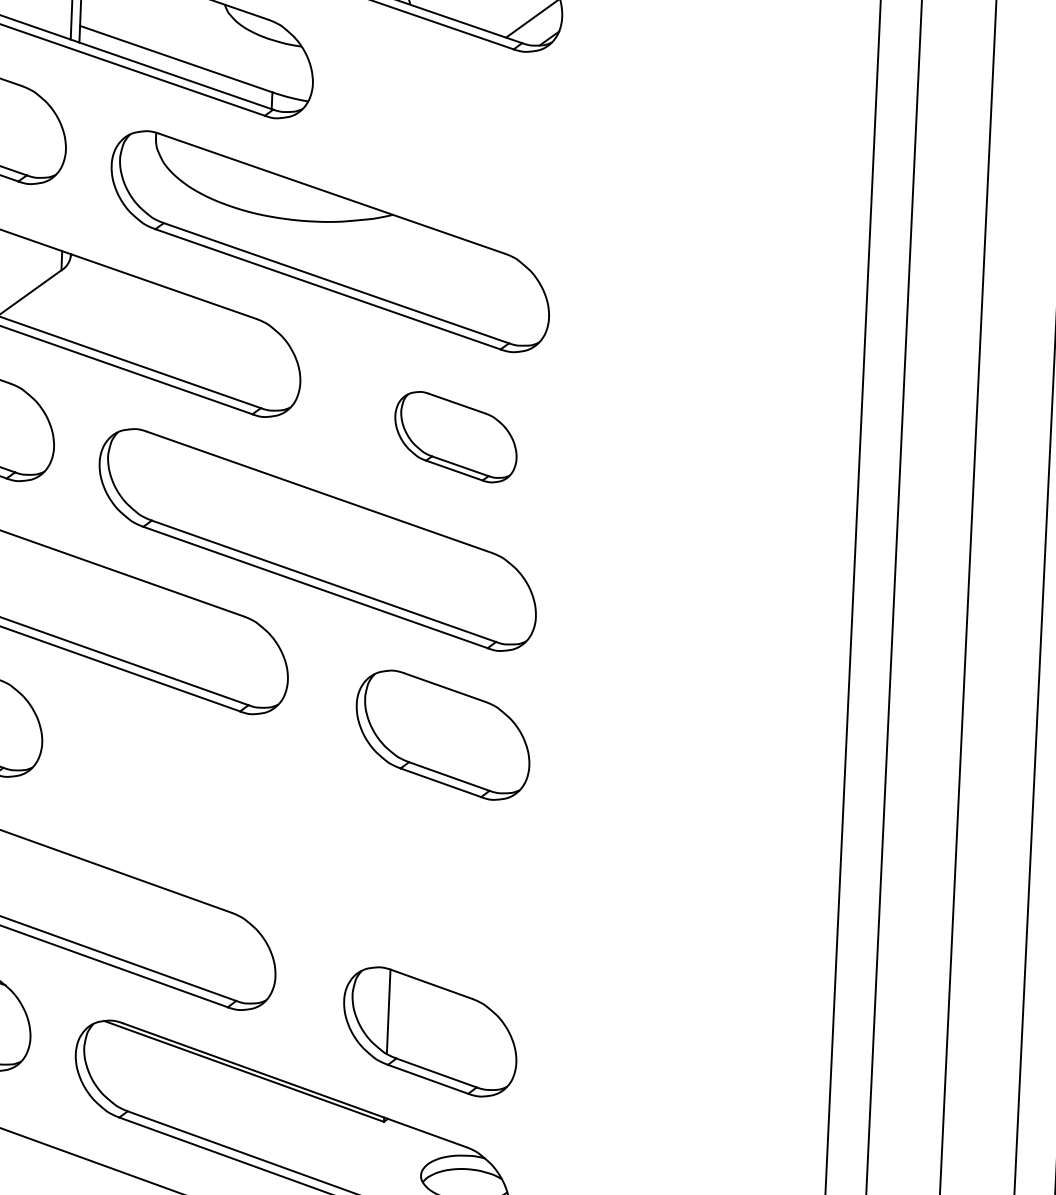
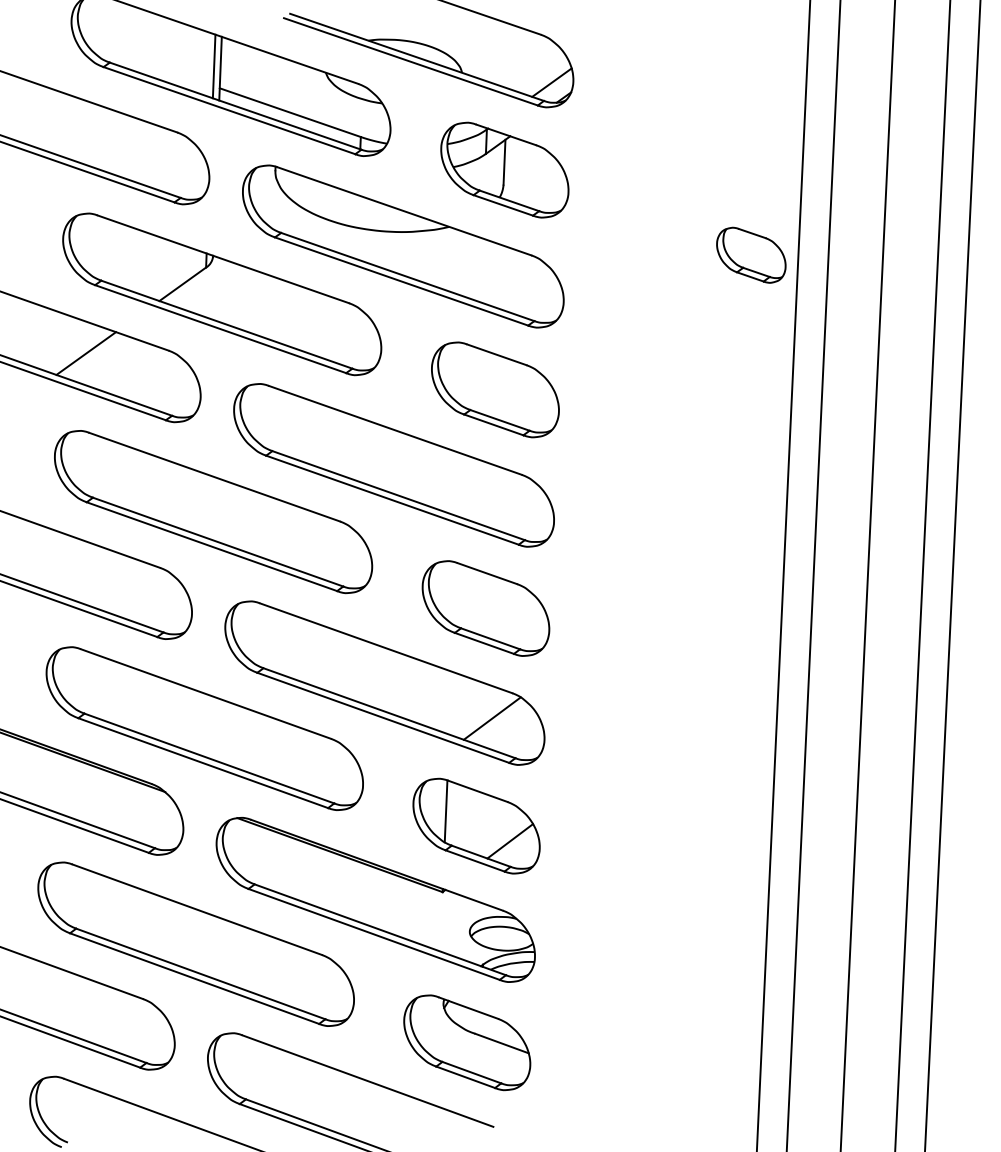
part: (468, 136) -> (504, 169), added
part: (805, 252) -> (751, 254), added
part: (456, 436) -> (495, 389), size x1.43
part: (304, 836) -> (384, 682), added
line: (476, 1052) -> (510, 841), added

